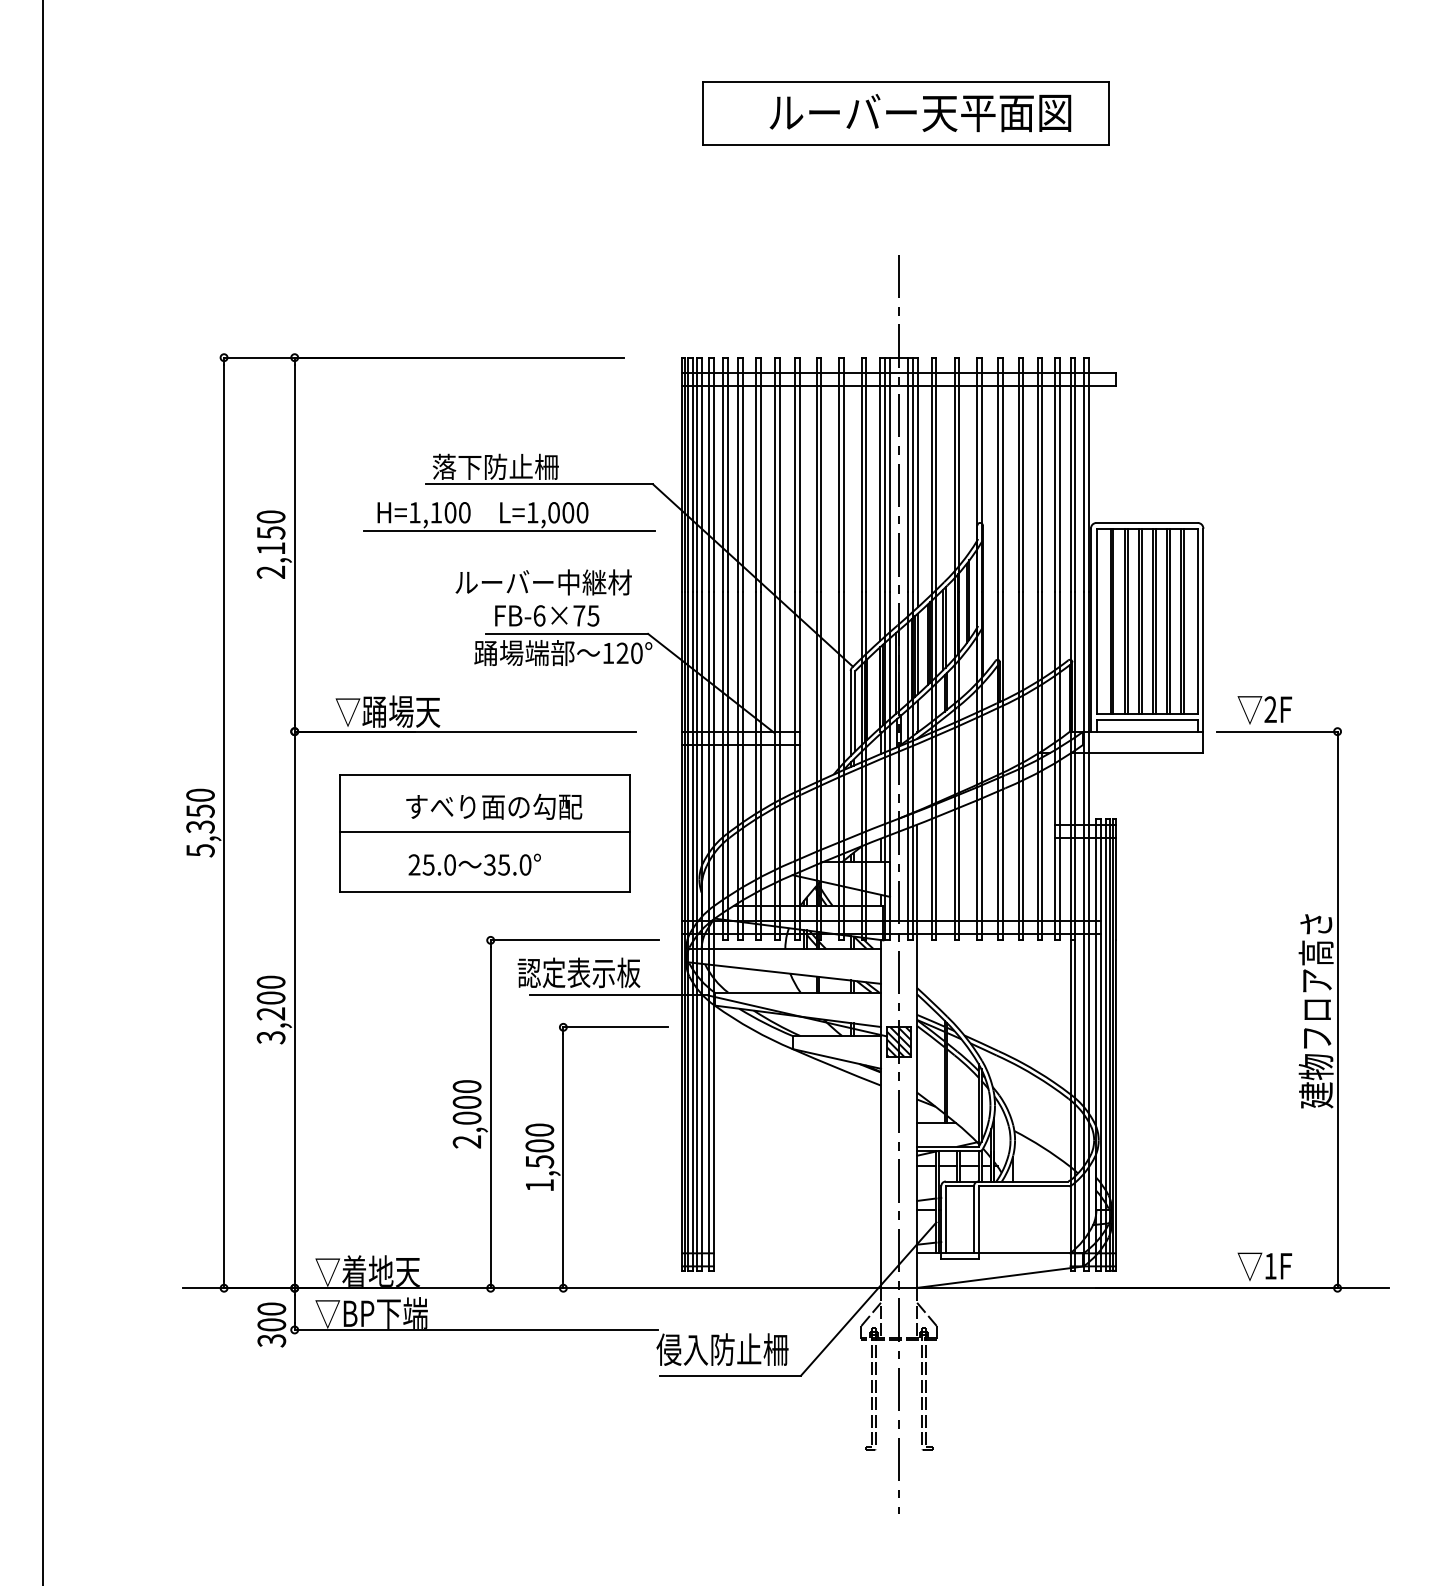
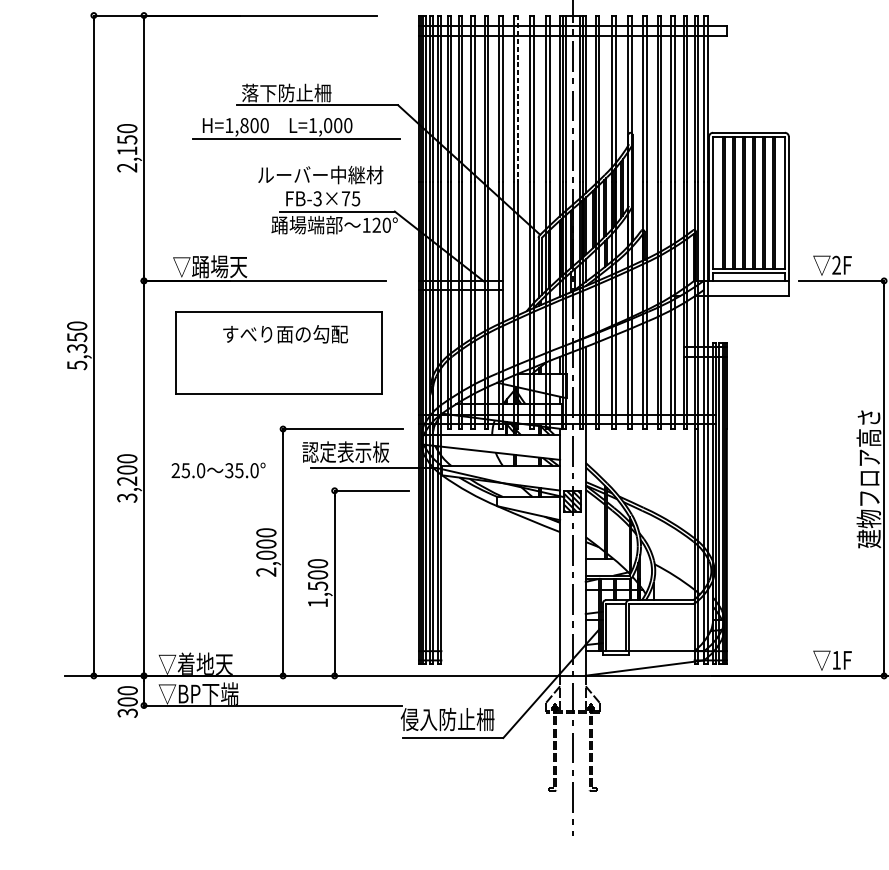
line: (821, 475) -> (517, 99), solid -> dashed
text: (436, 512) -> (244, 125), H=1,100 -> H=1,800
text: (539, 615) -> (317, 198), FB-6×75 -> FB-3×75
line: (484, 831) -> (278, 351), removed
text: (474, 864) -> (218, 470), moved

